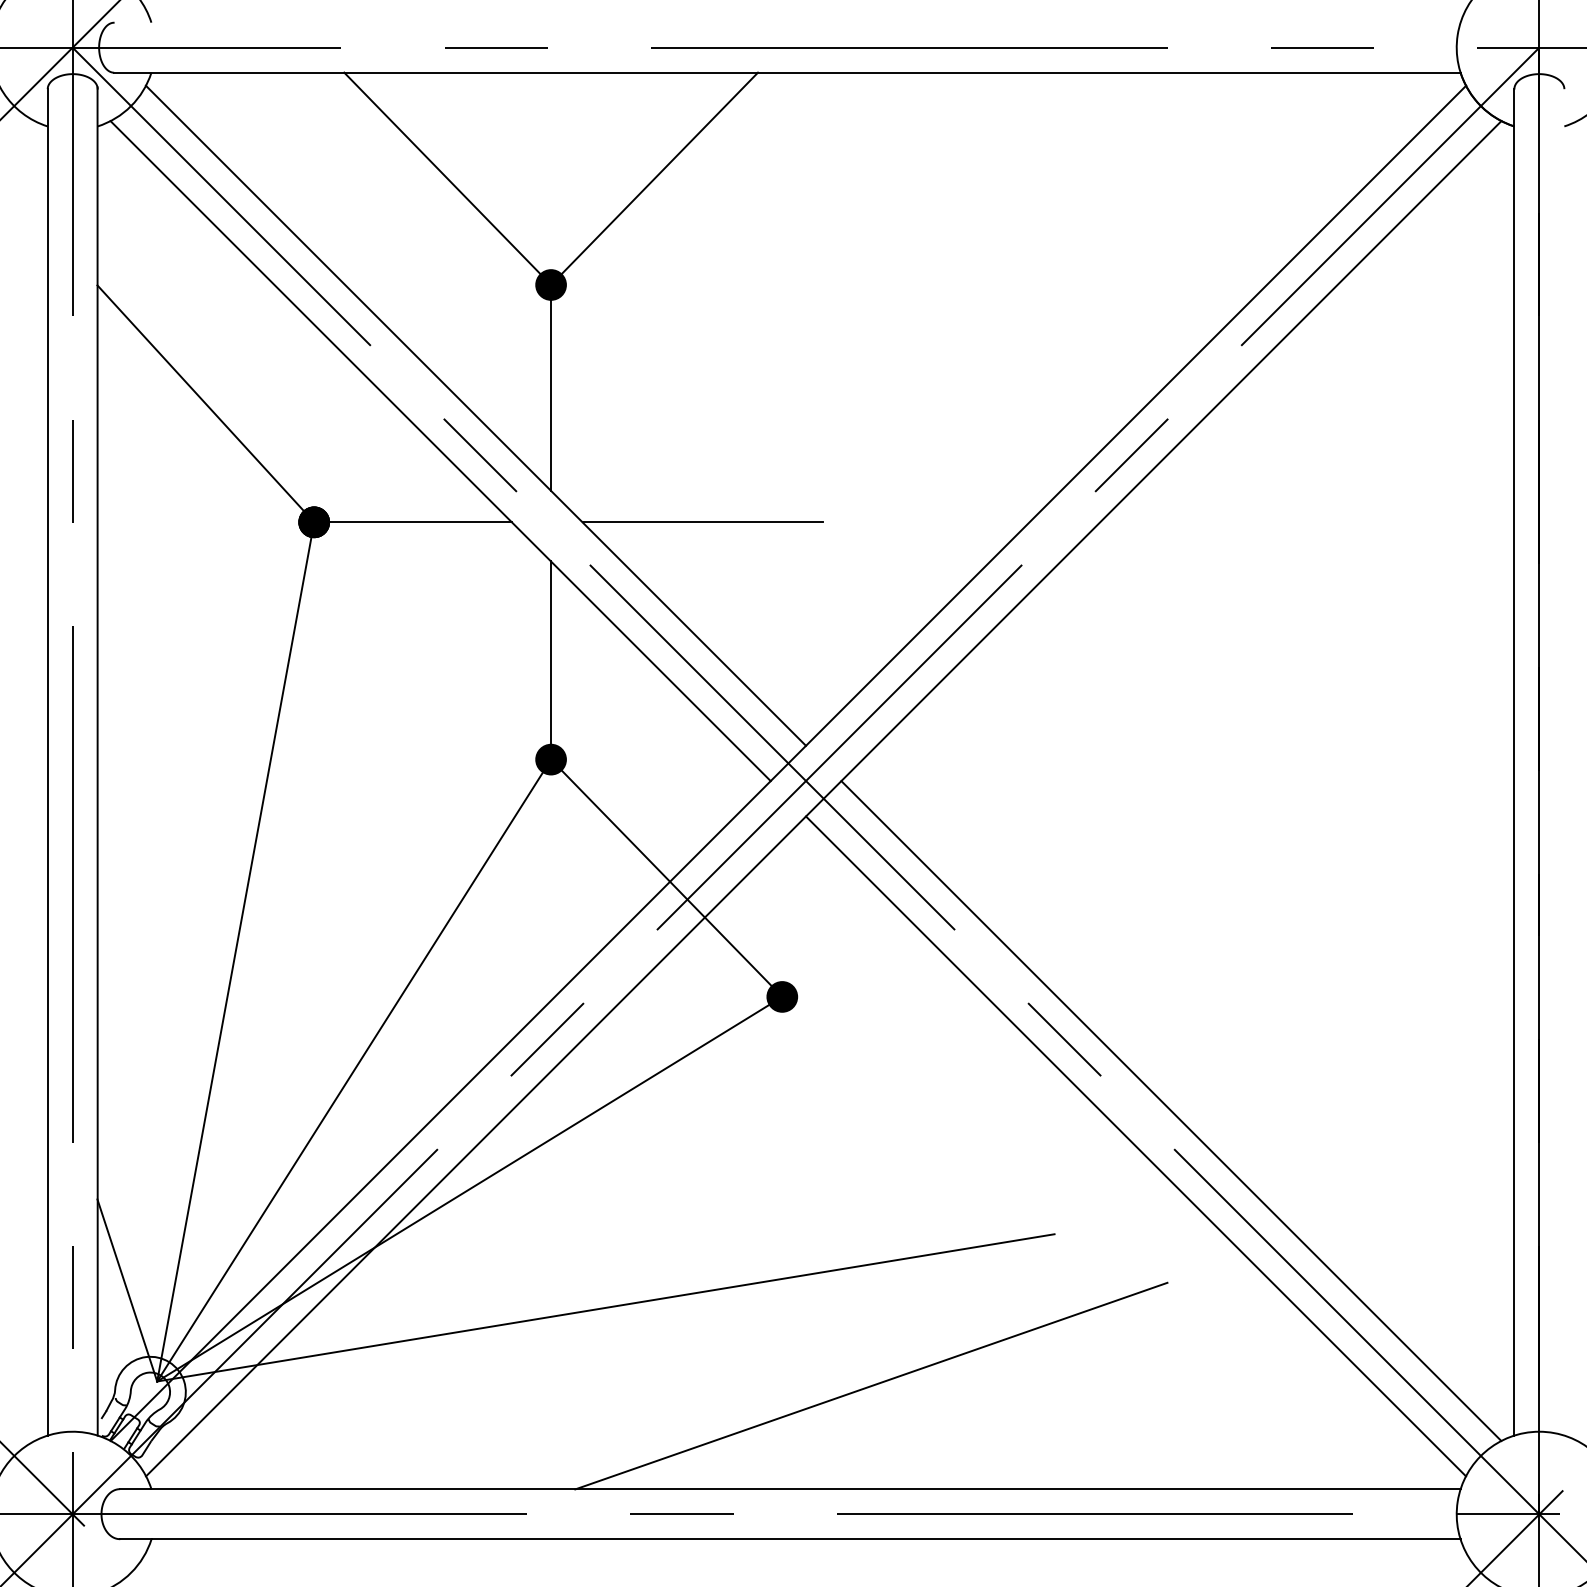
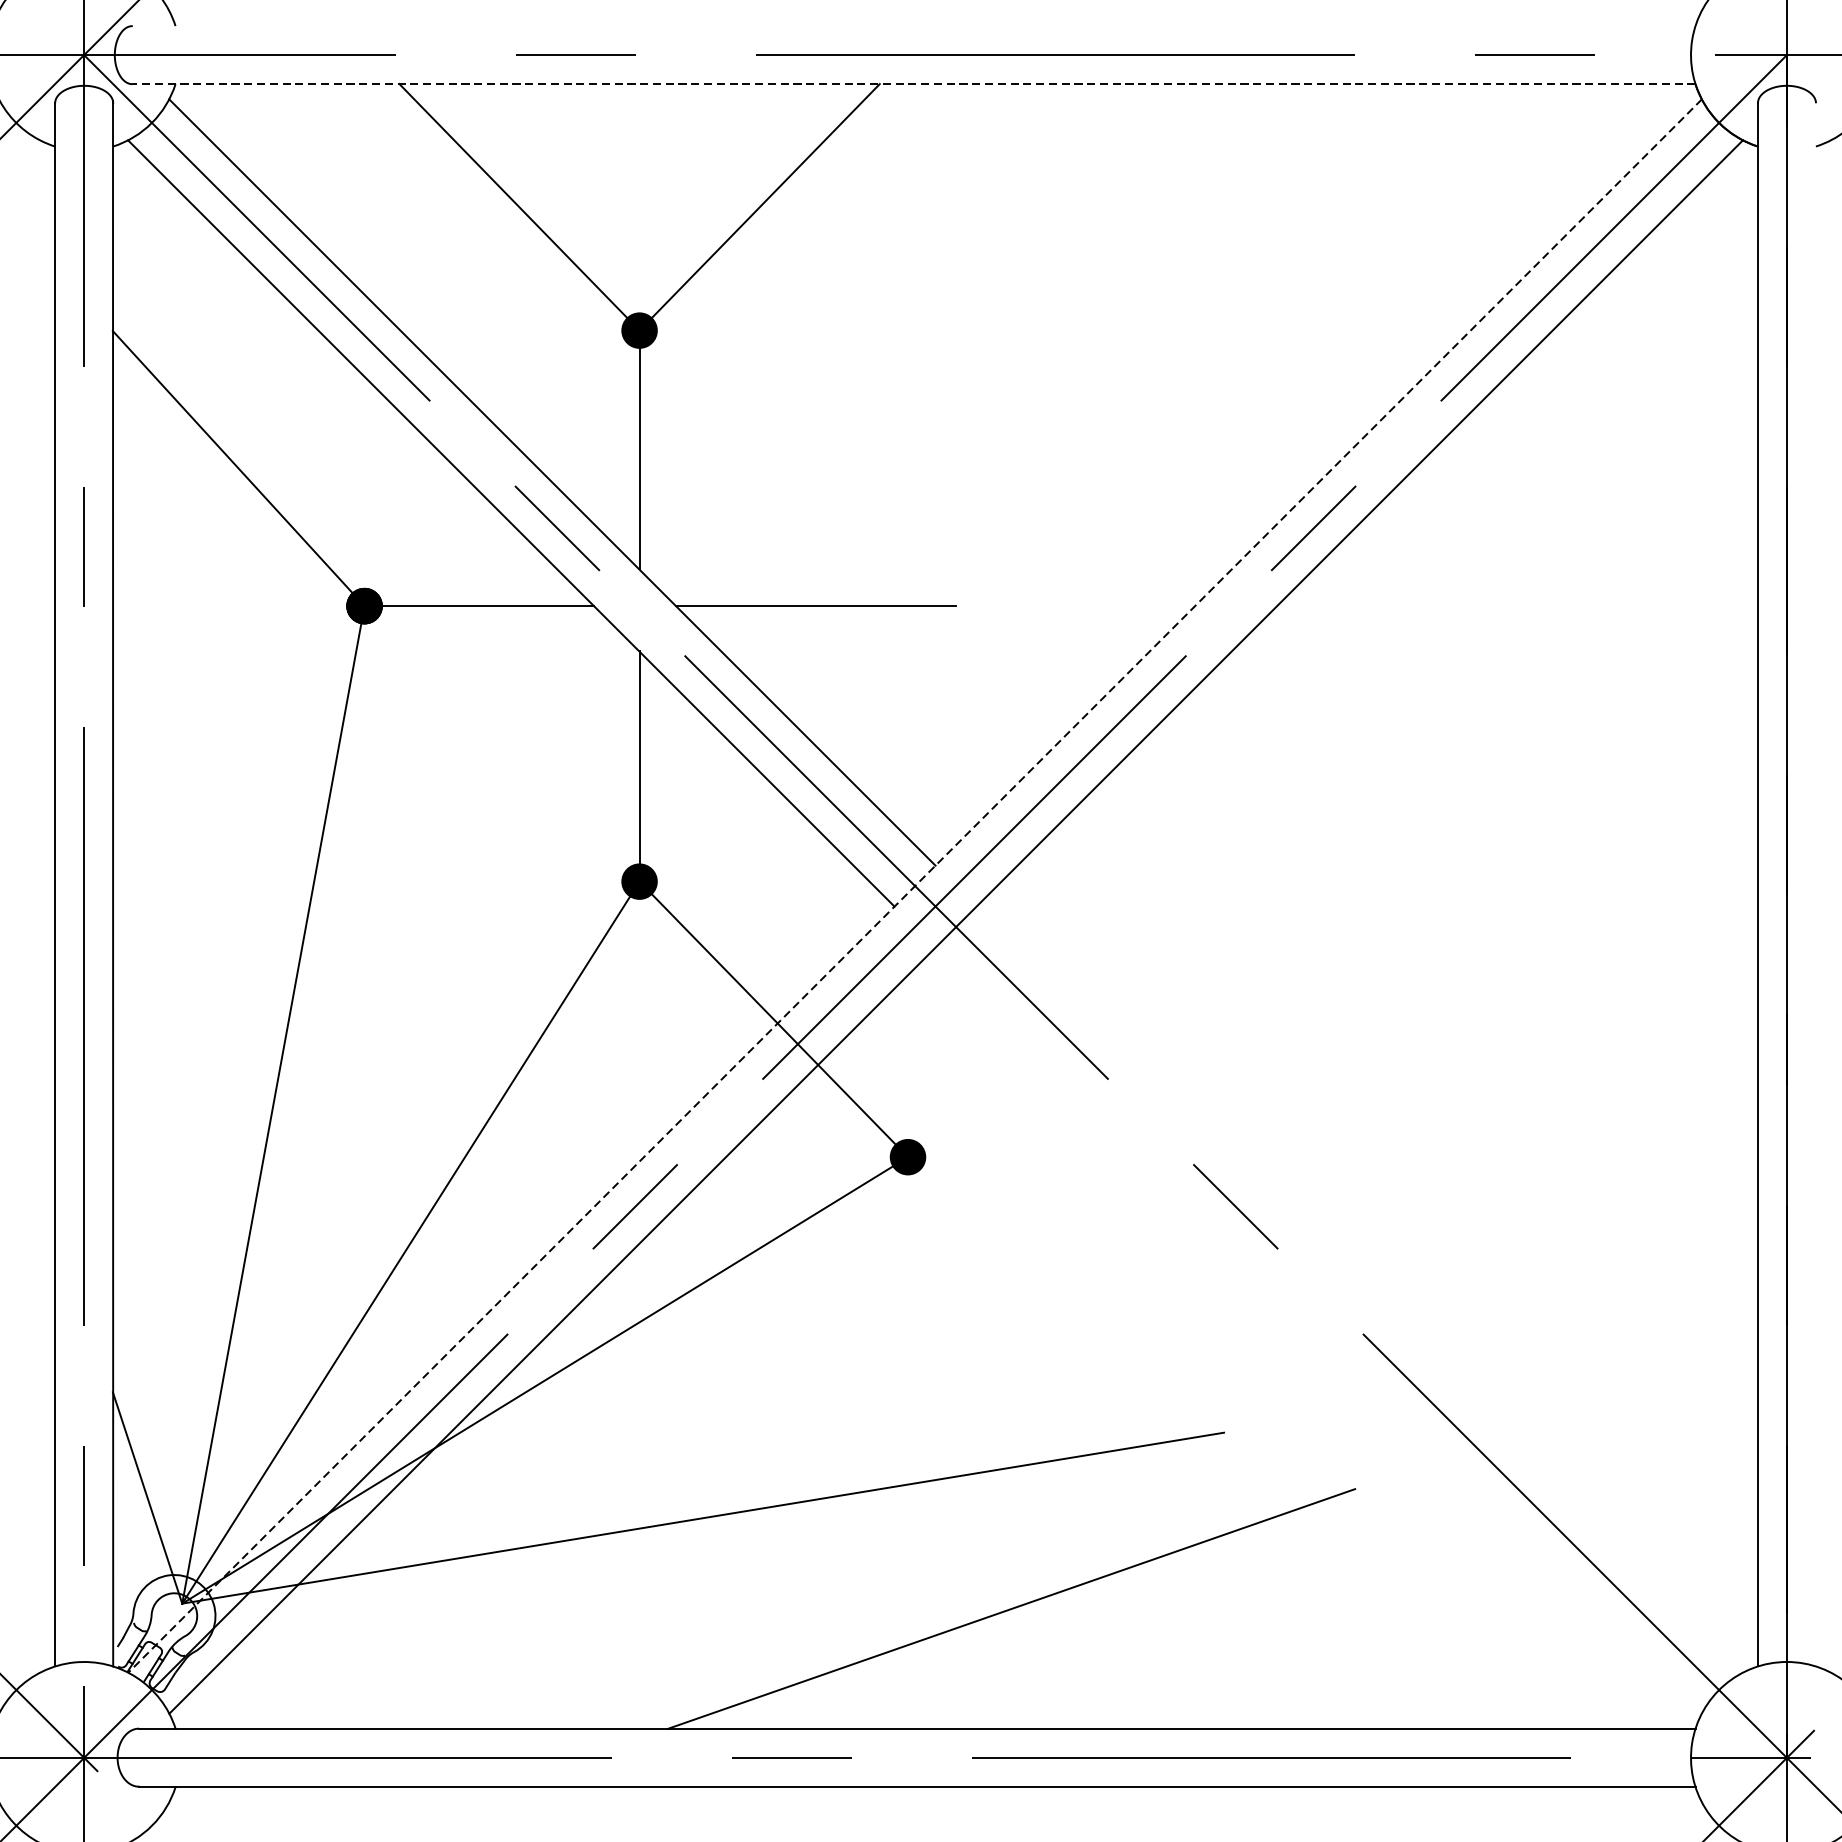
line: (786, 72) -> (912, 83), solid -> dashed
line: (788, 763) -> (915, 886), solid -> dashed
line: (1171, 1110) -> (1359, 1289), removed
line: (1136, 1146) -> (1319, 1330), removed

